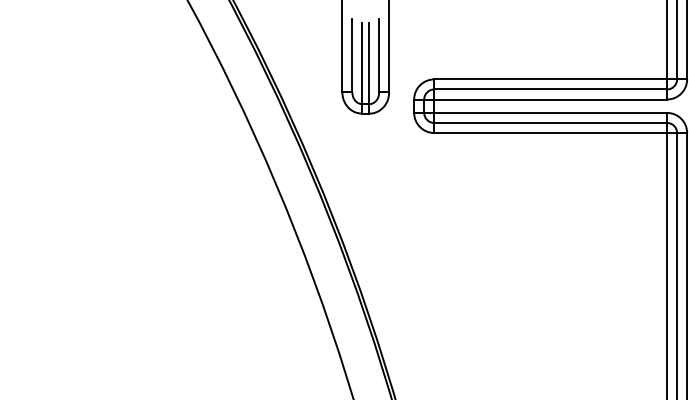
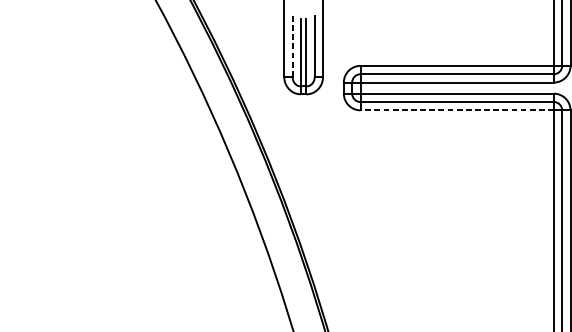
line: (352, 55) -> (292, 46), solid -> dashed
line: (550, 133) -> (457, 110), solid -> dashed

